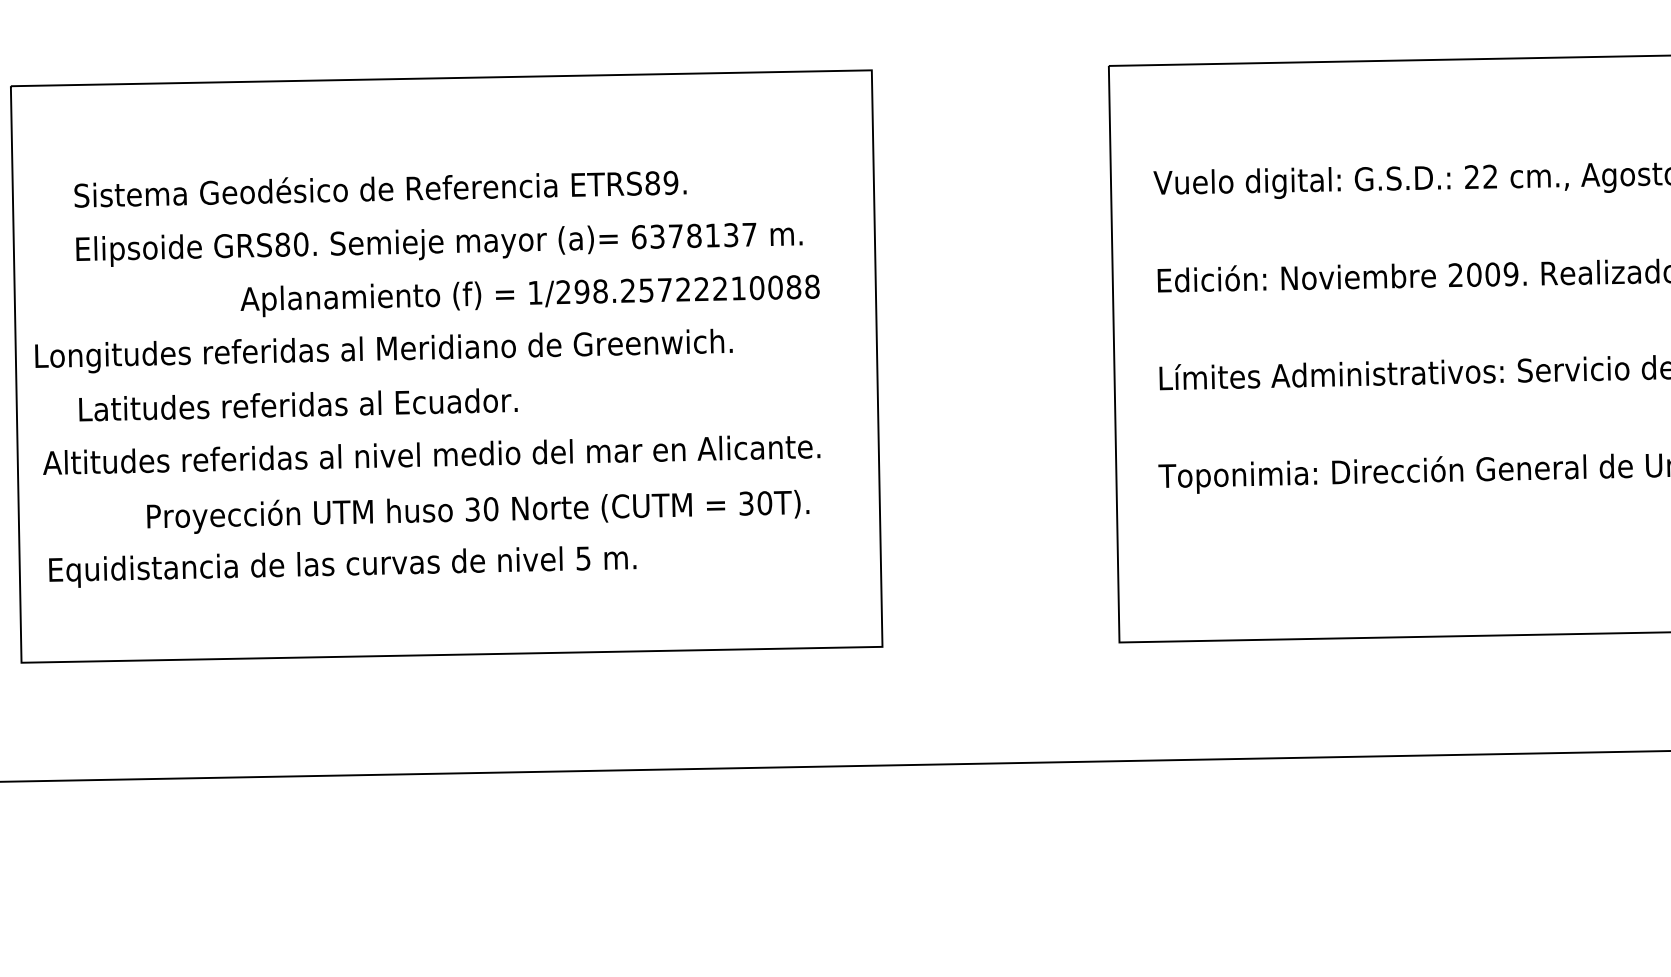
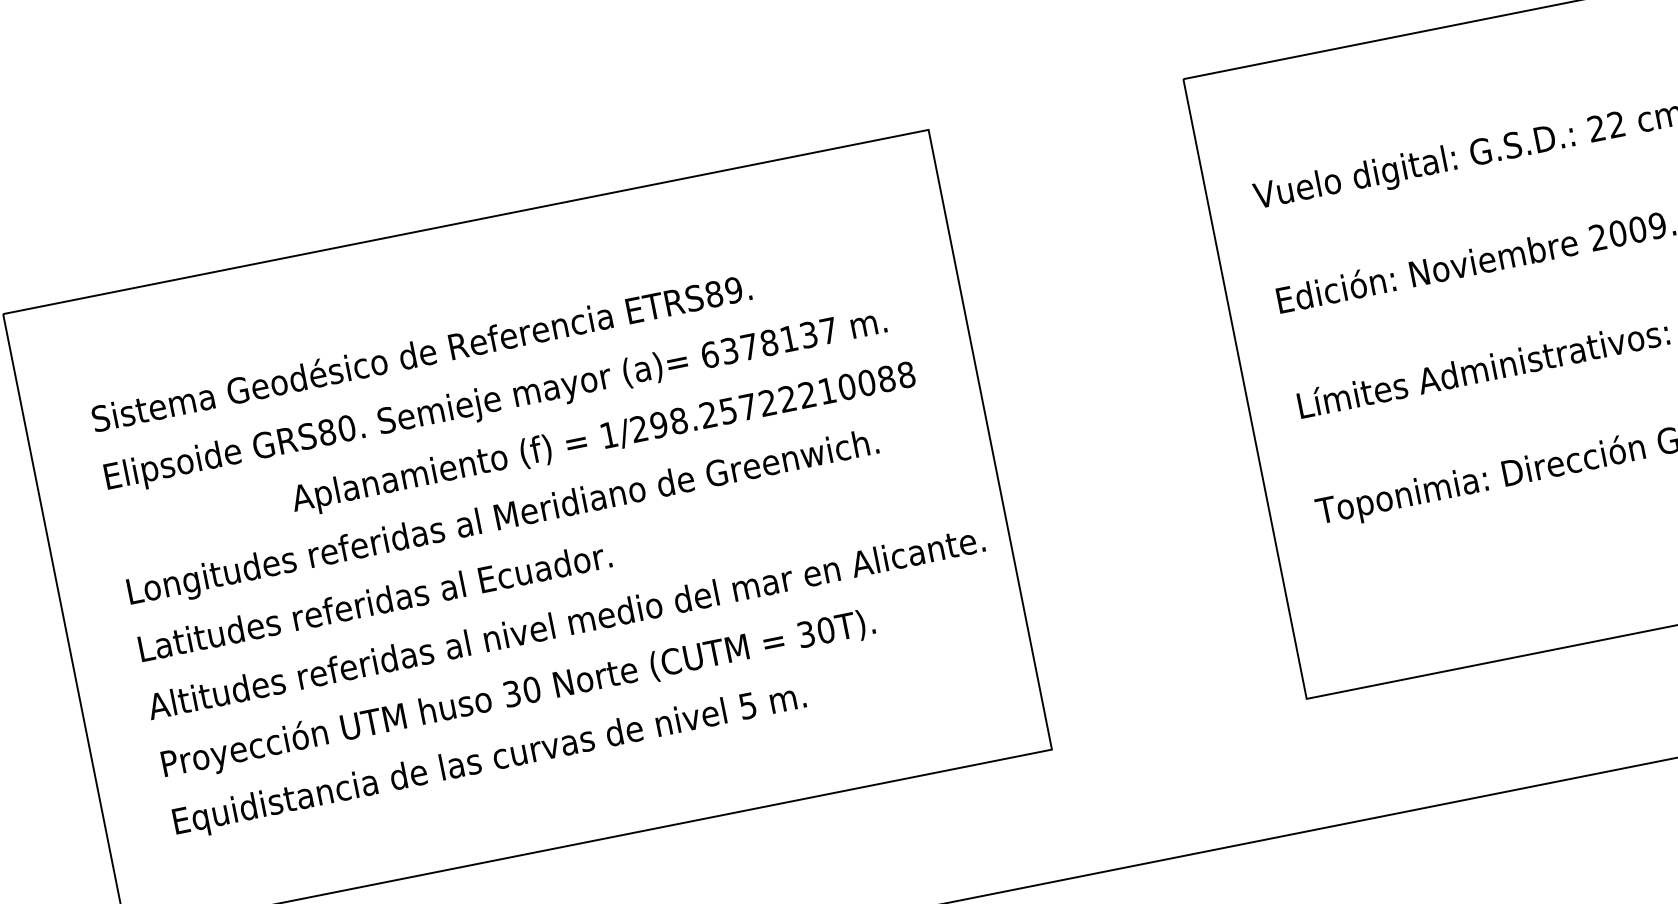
text: (383, 350) -> (502, 518), moved
text: (431, 454) -> (566, 622), moved
text: (478, 511) -> (518, 694), moved
text: (342, 566) -> (489, 761), moved

